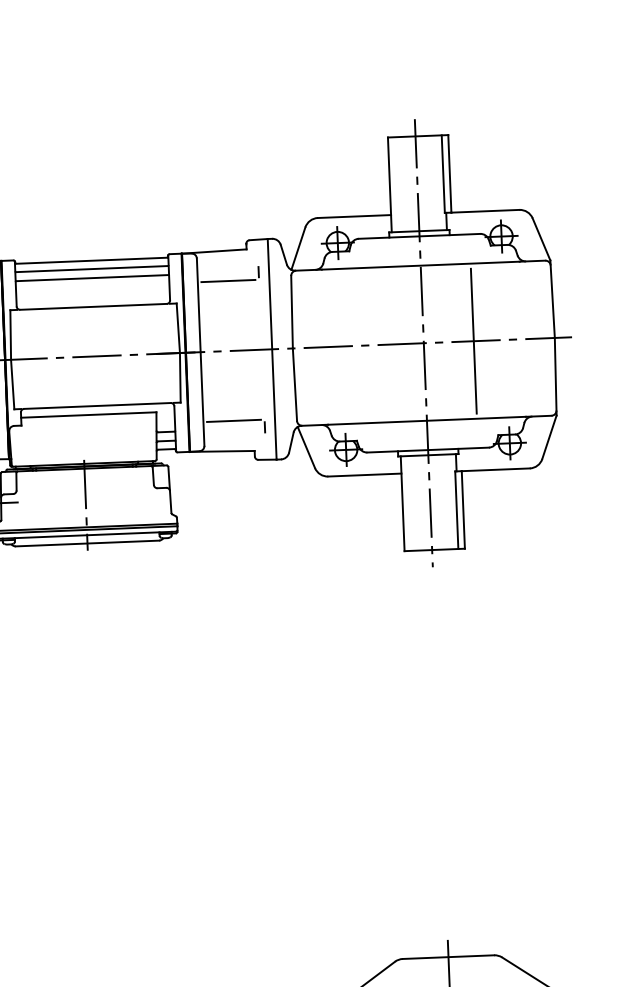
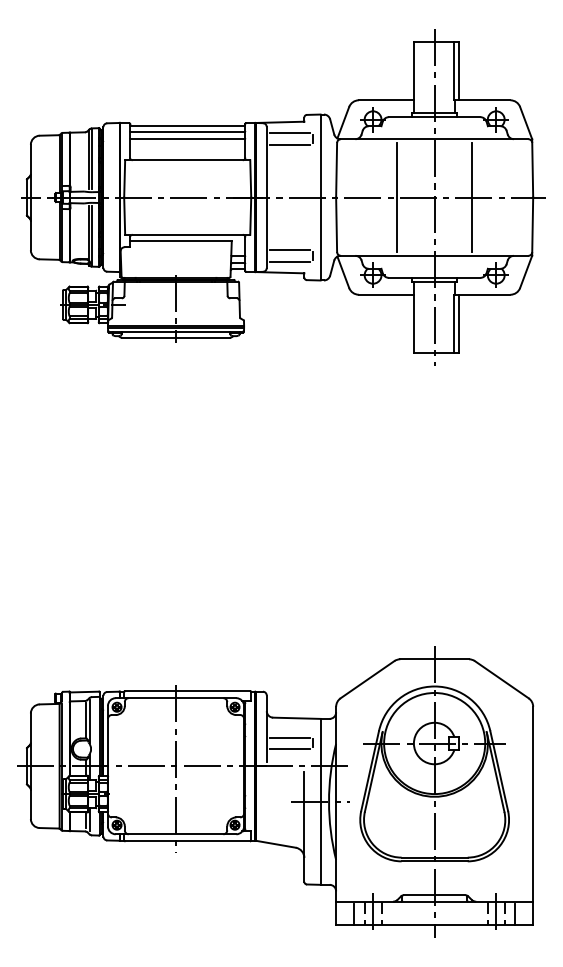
line: (227, 265) -> (289, 133), added
line: (374, 345) -> (397, 197), added
line: (234, 436) -> (289, 261), added

